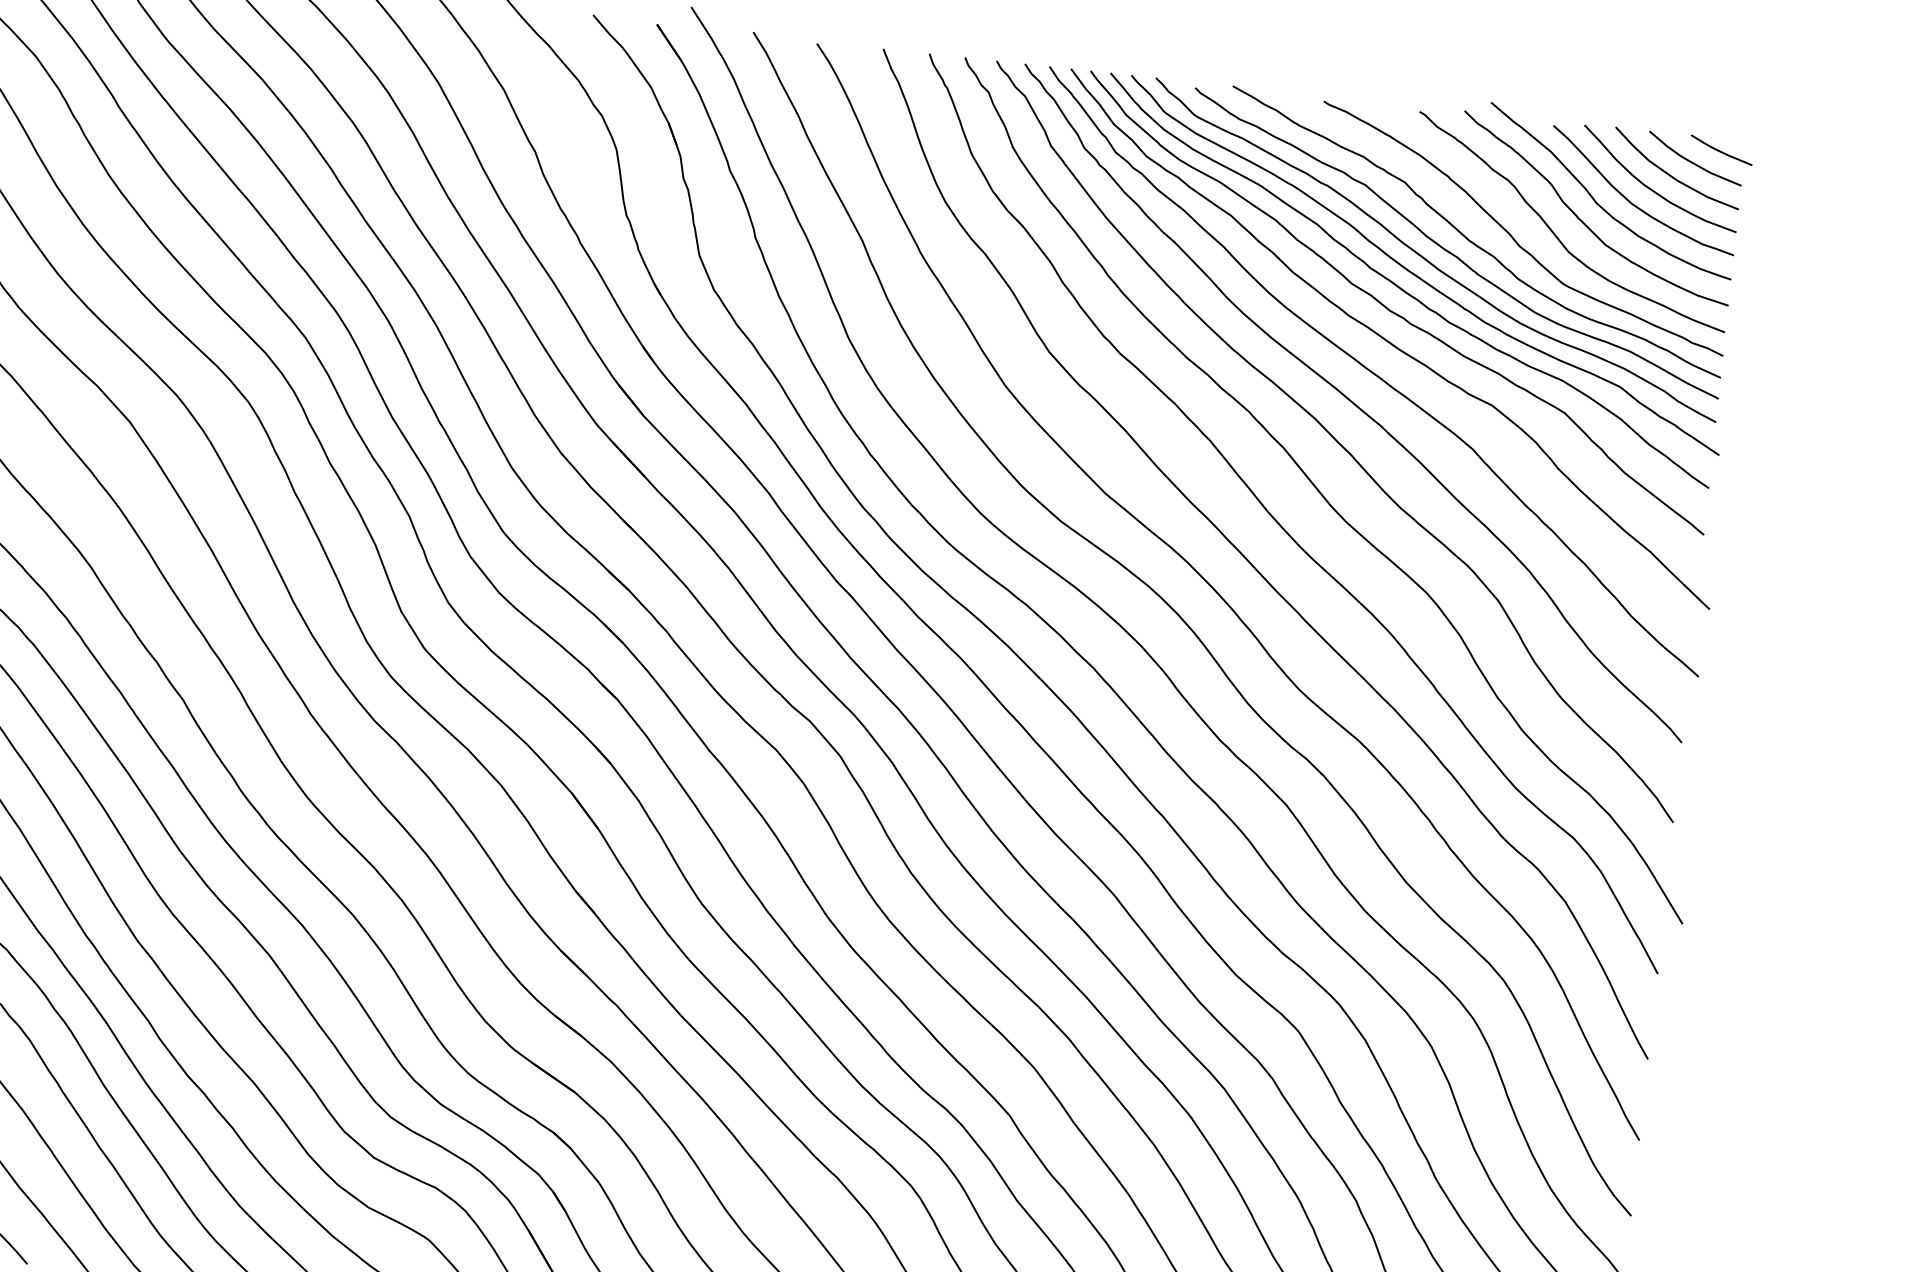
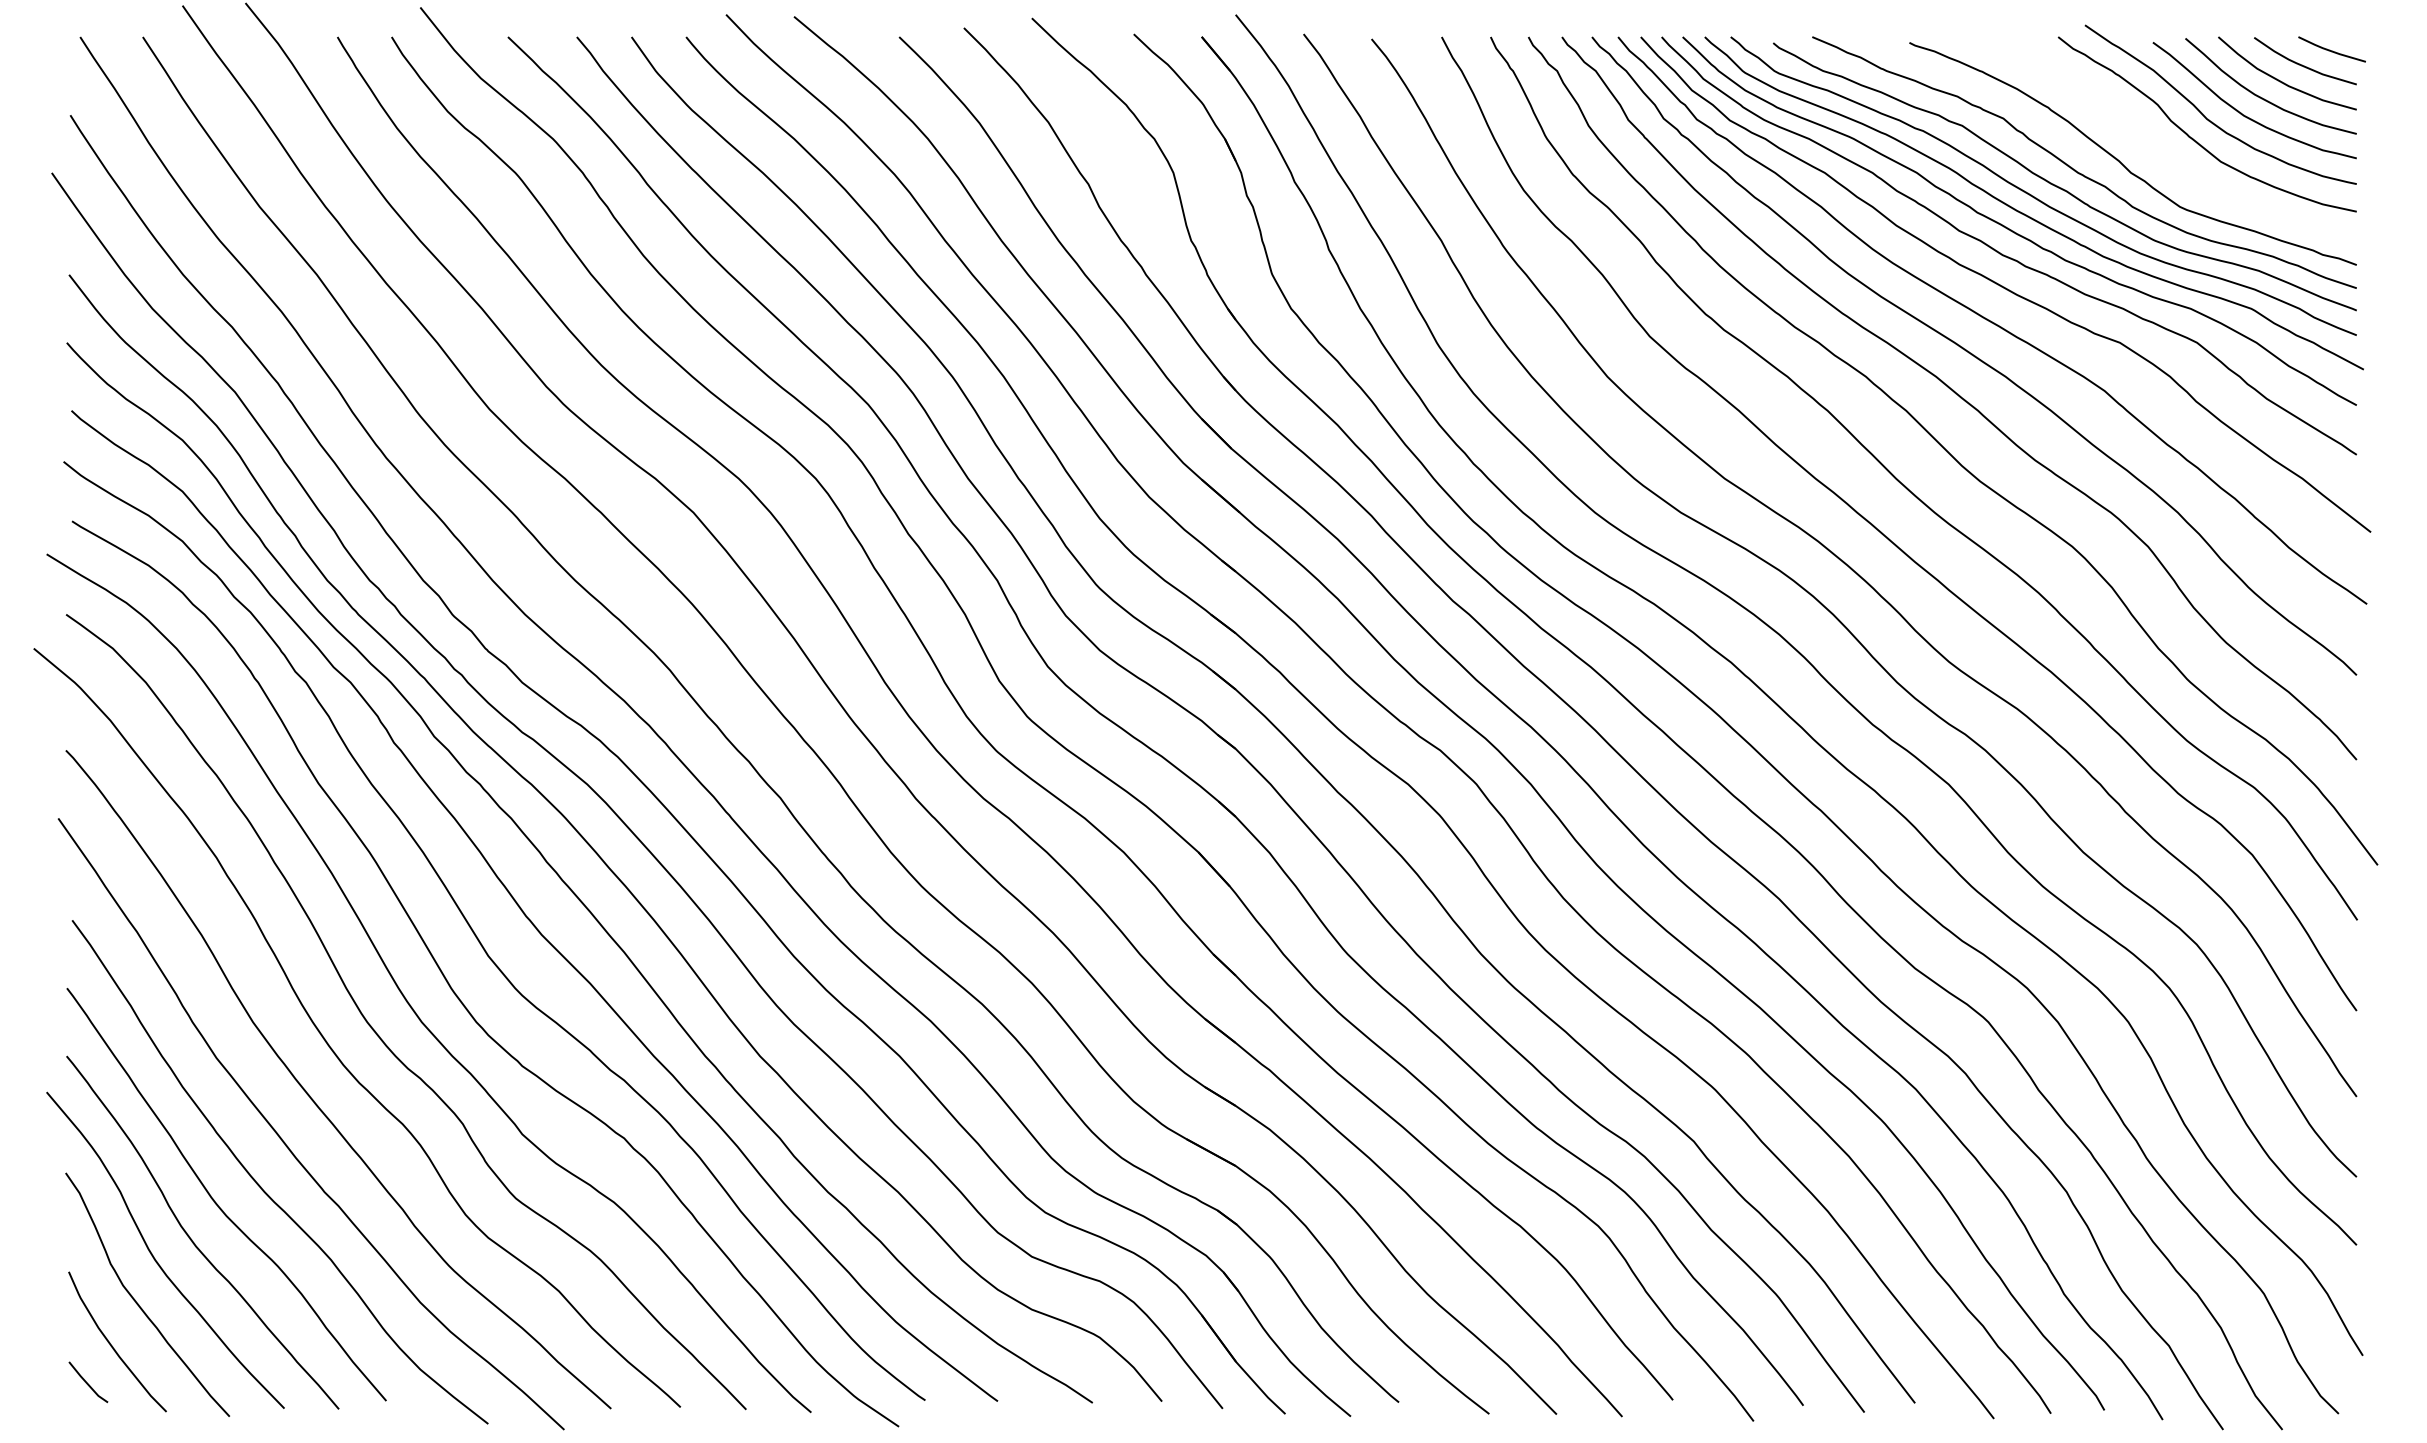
curve: (1555, 234) -> (2167, 156), removed

